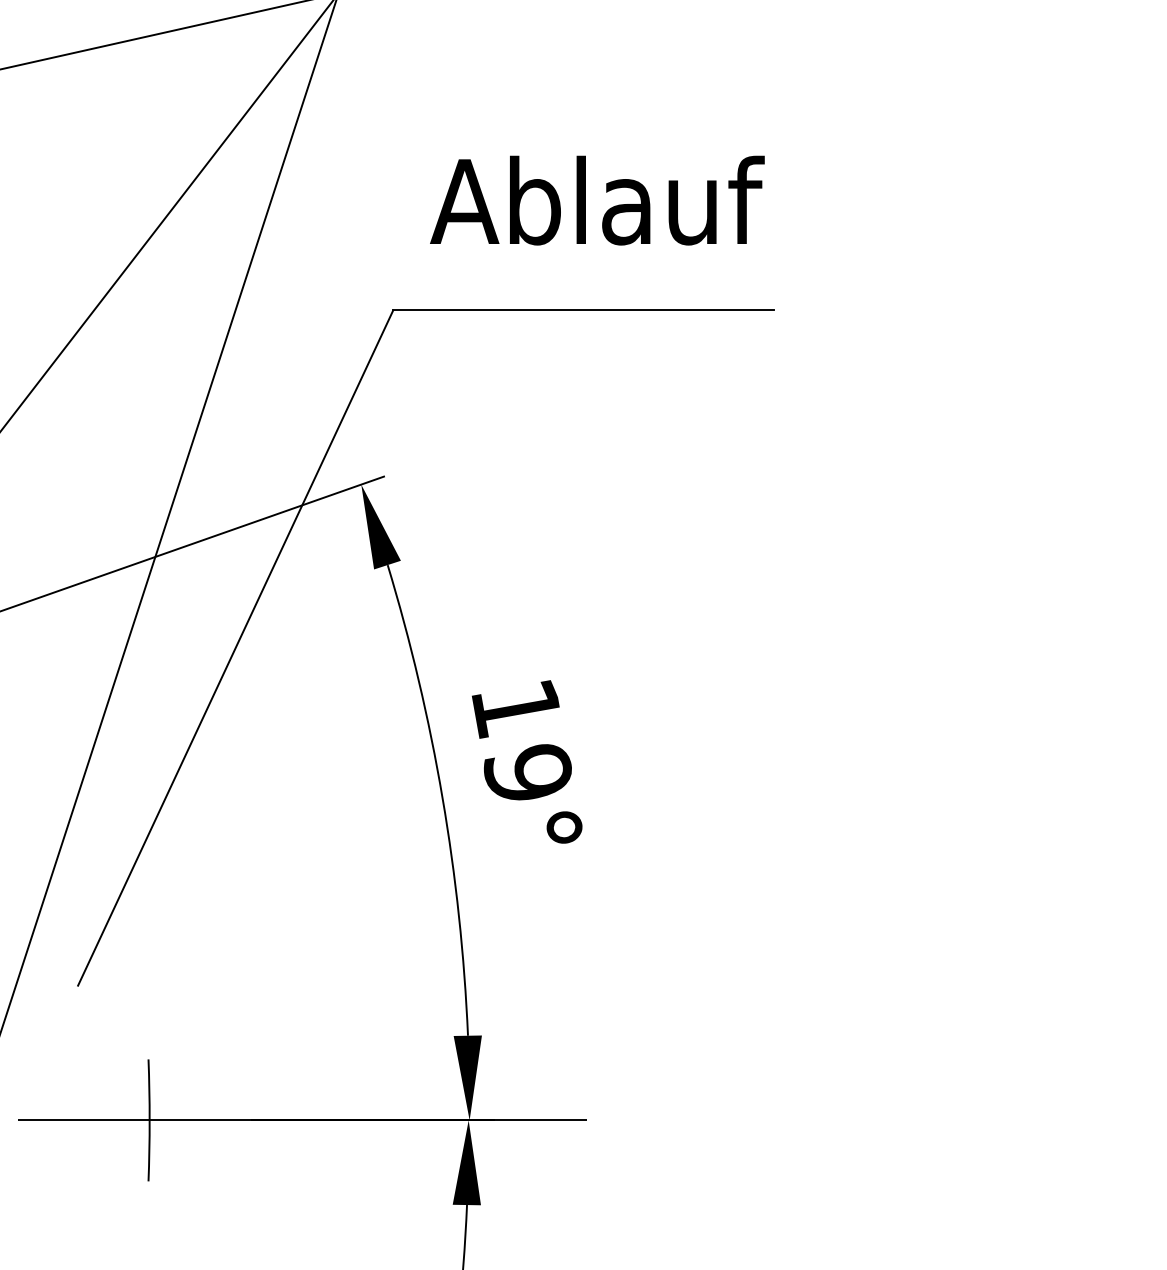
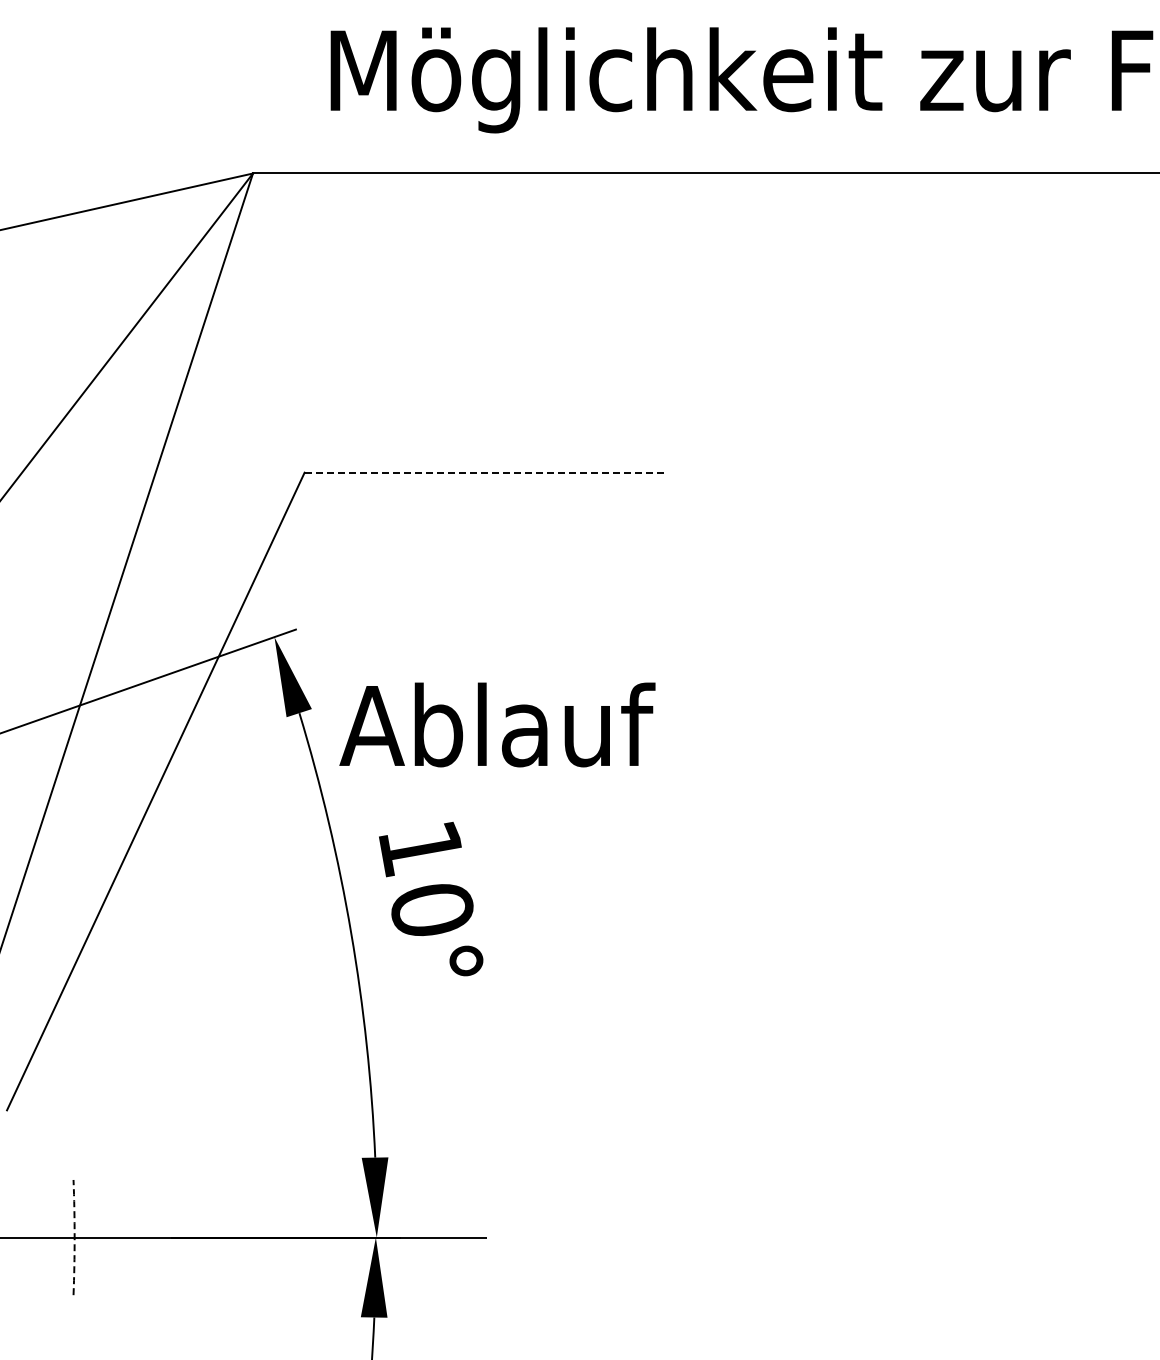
text: (597, 200) -> (497, 724), moved
line: (583, 310) -> (484, 472), solid -> dashed
text: (527, 773) -> (431, 909), 19° -> 10°
arc: (149, 1120) -> (74, 1237), solid -> dashed

